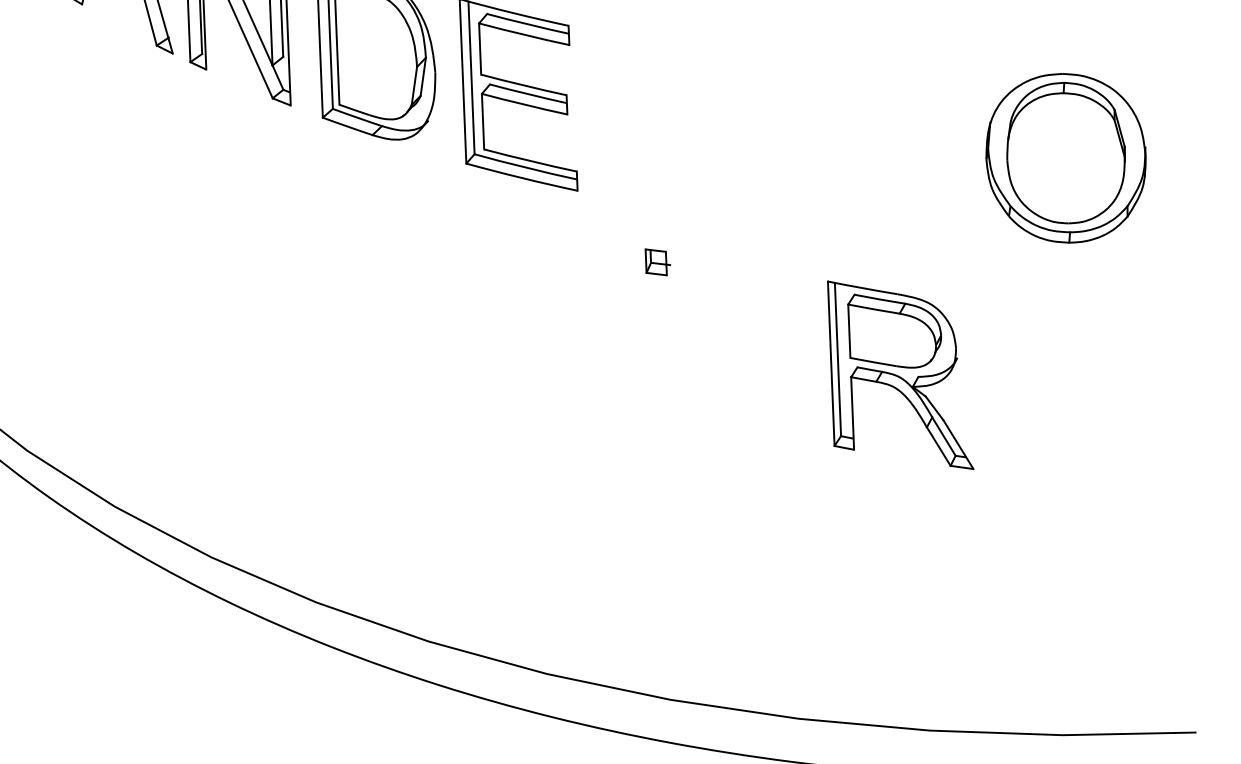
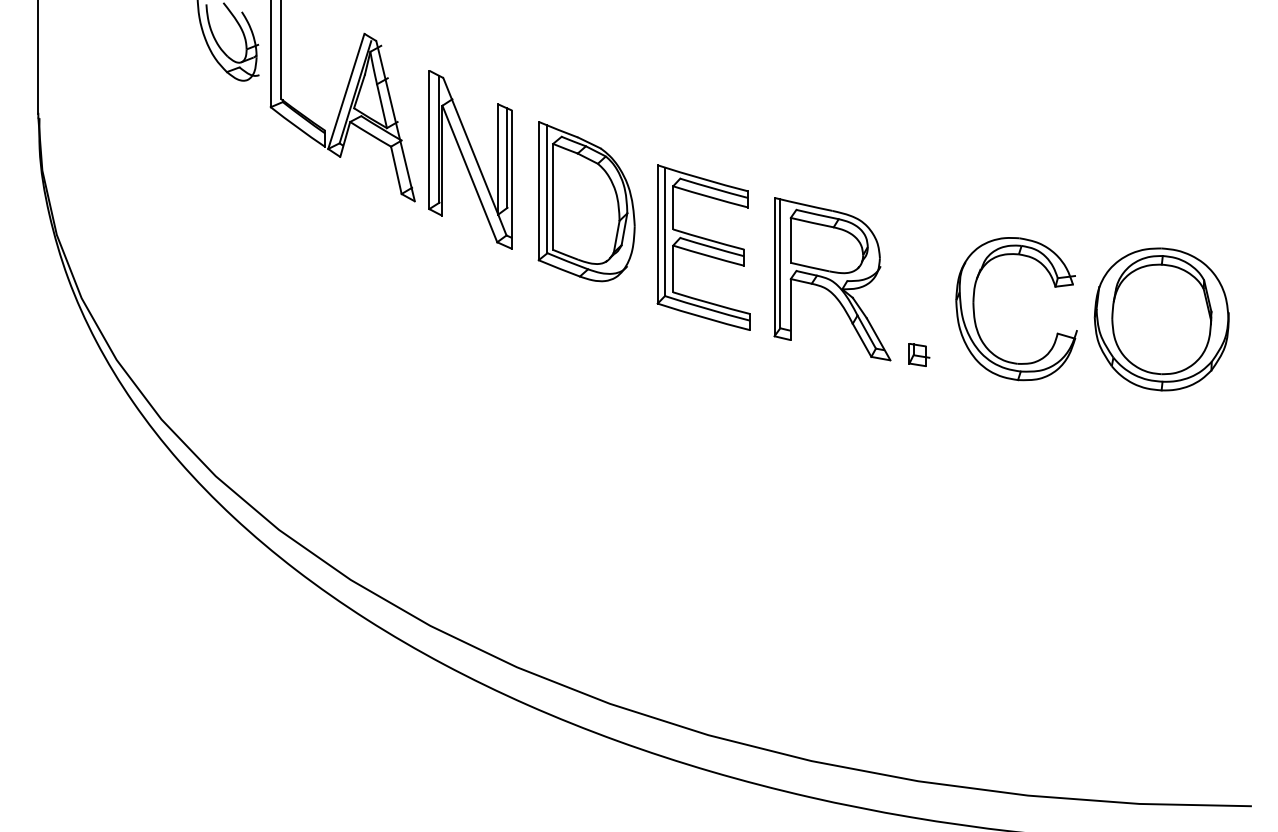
part: (844, 162) -> (975, 315), added
part: (658, 261) -> (919, 354), moved
part: (900, 375) -> (832, 279), moved

